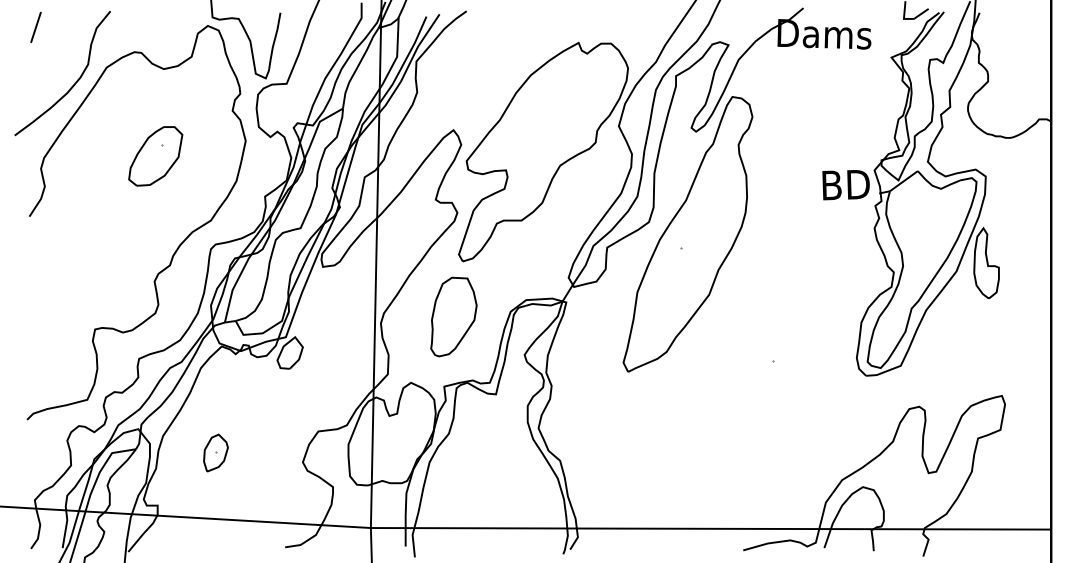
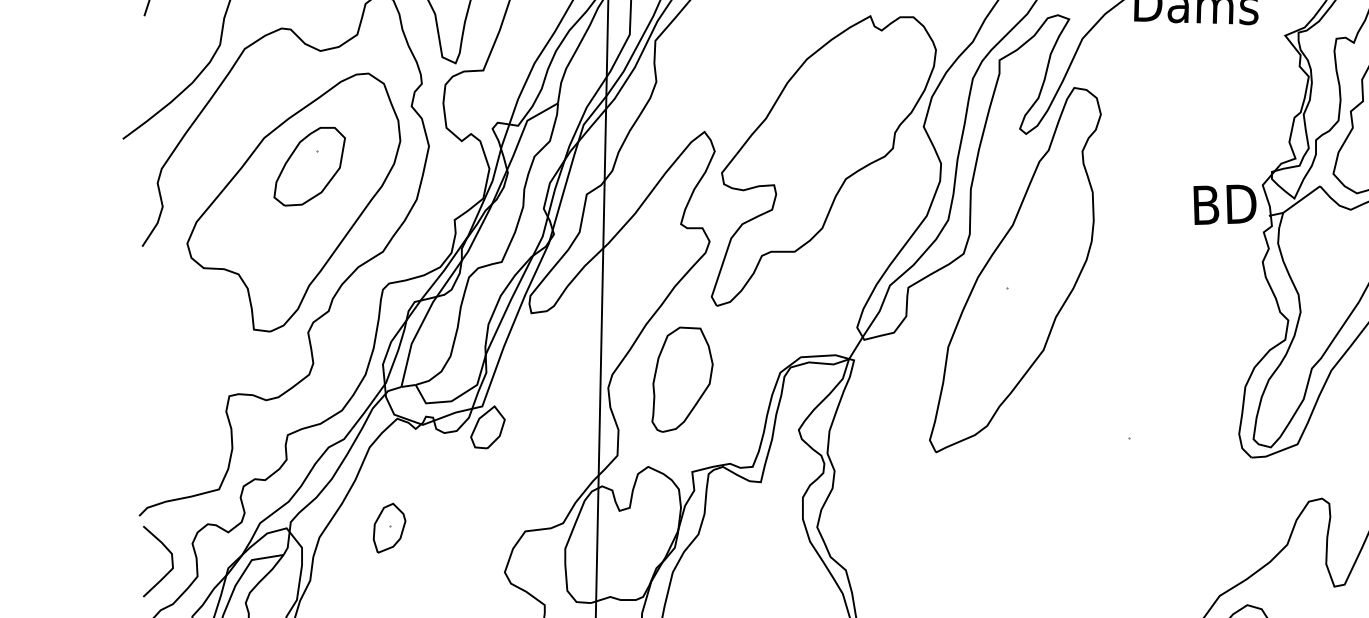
part: (143, 183) -> (293, 202), added
part: (453, 316) -> (681, 378), moved
part: (215, 452) -> (388, 527), moved
curve: (51, 454) -> (171, 561), added

